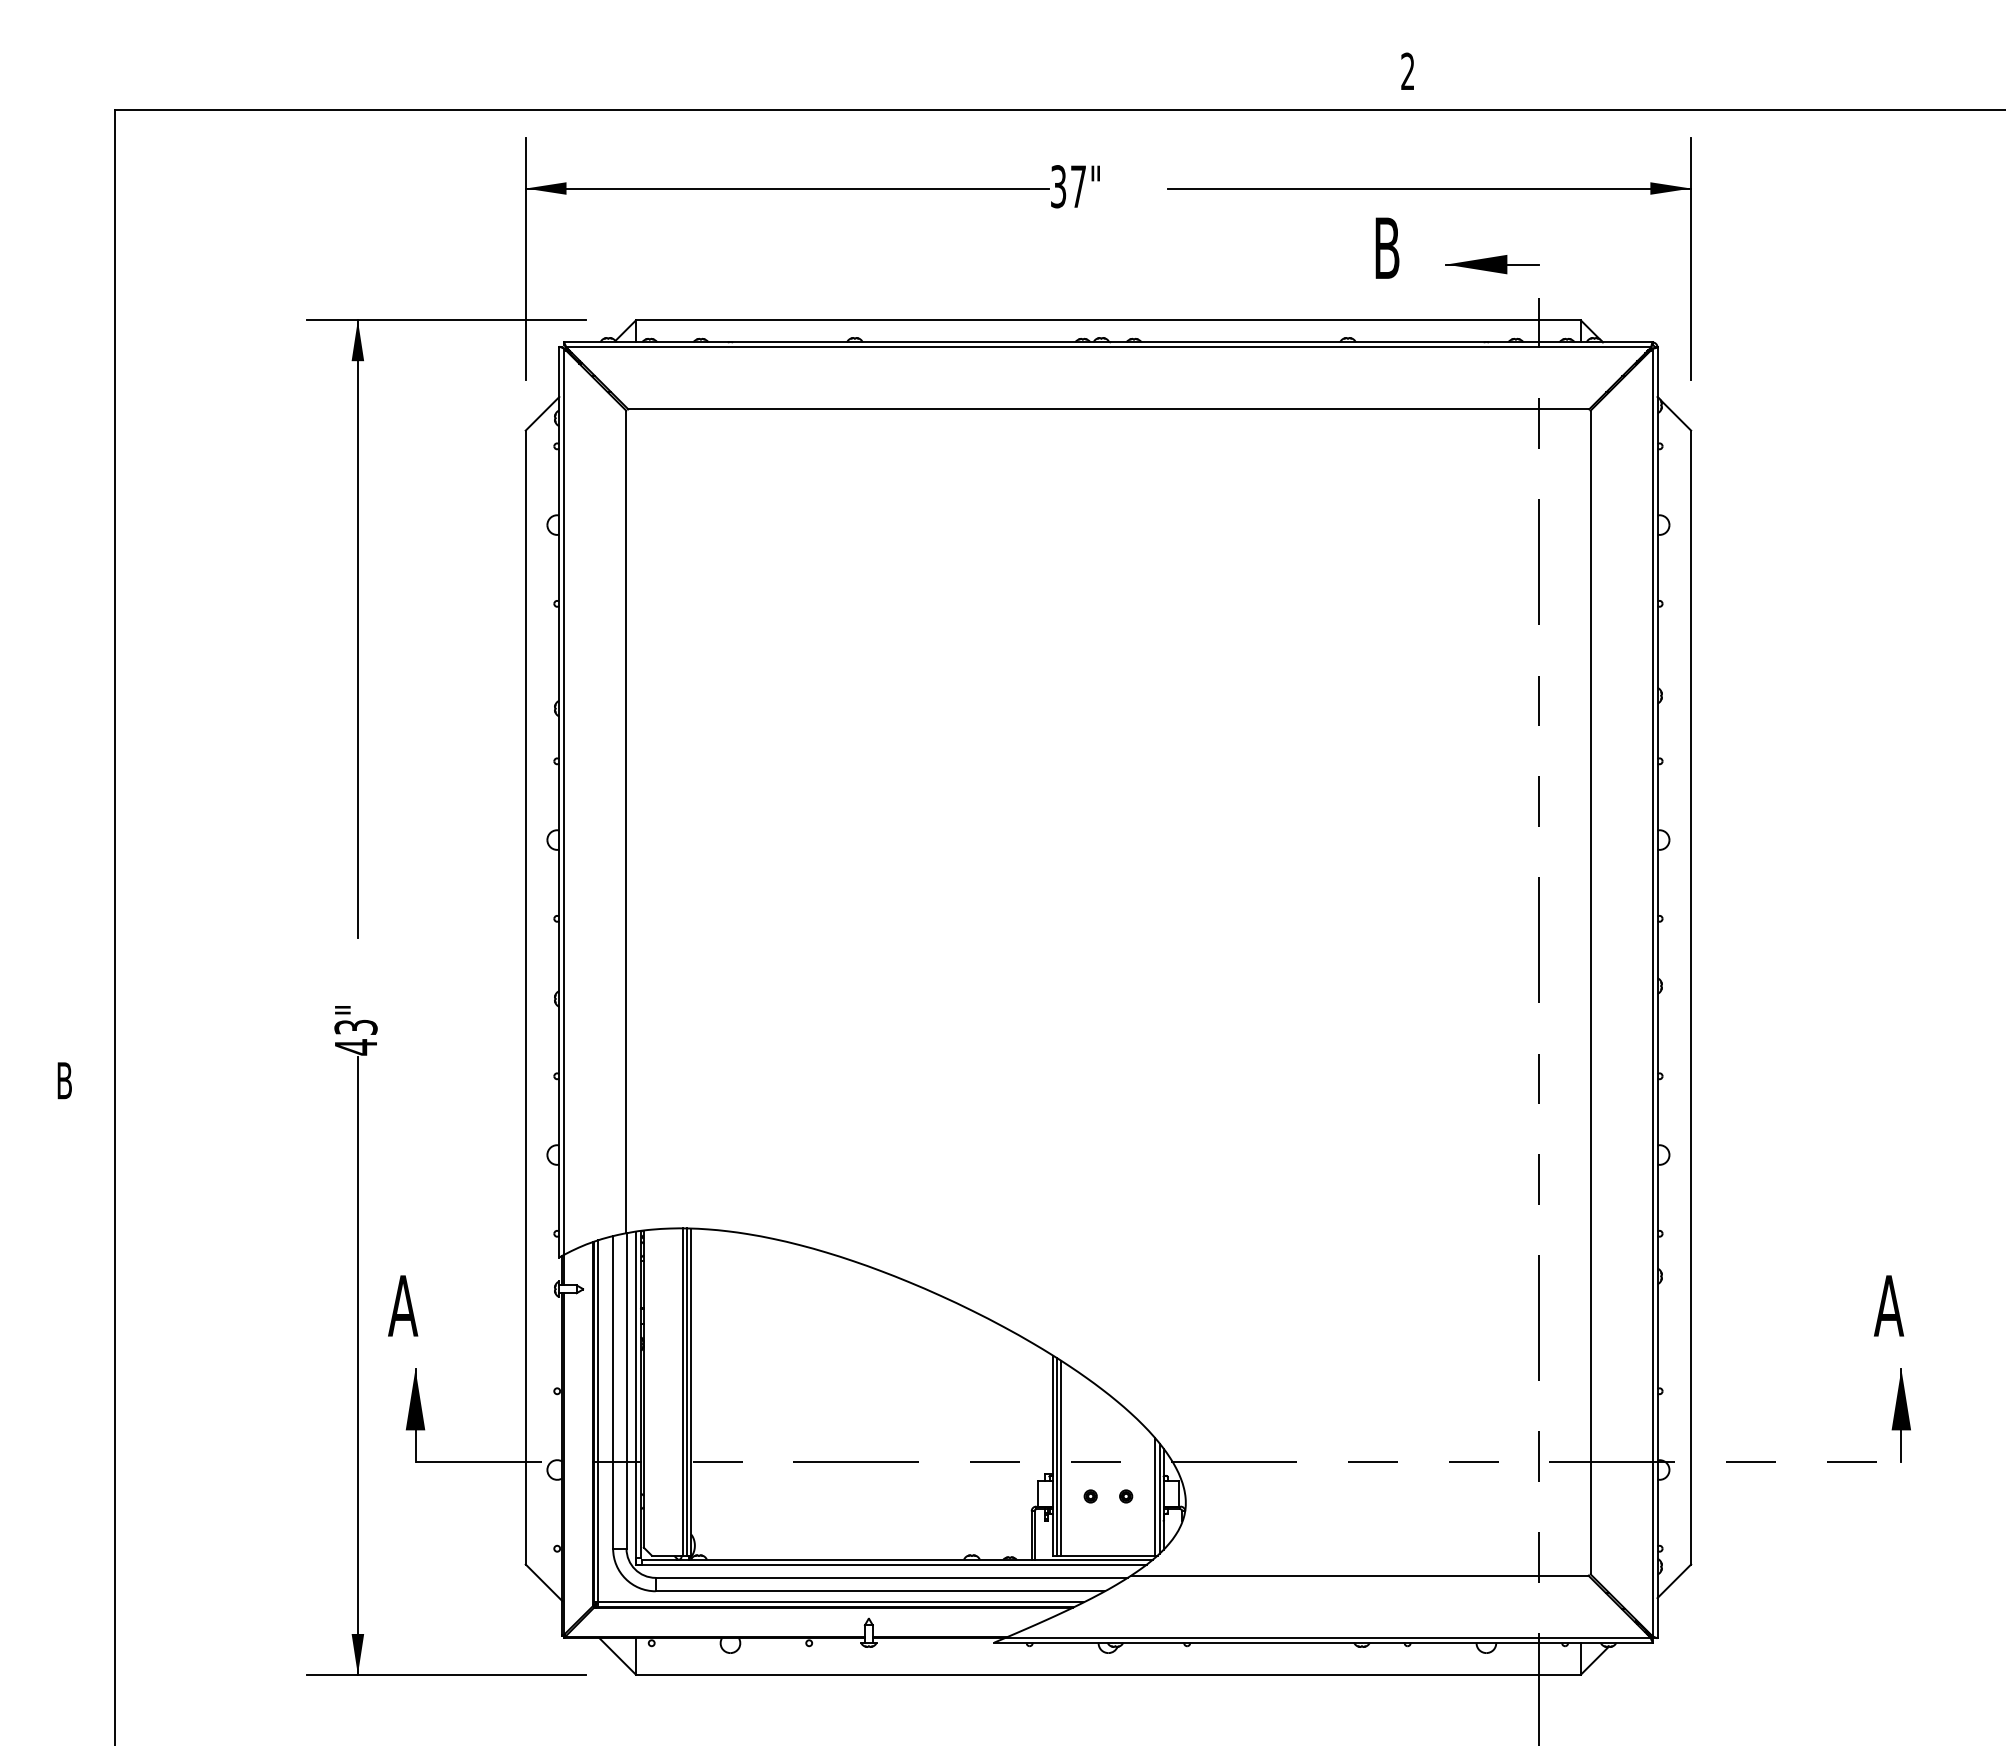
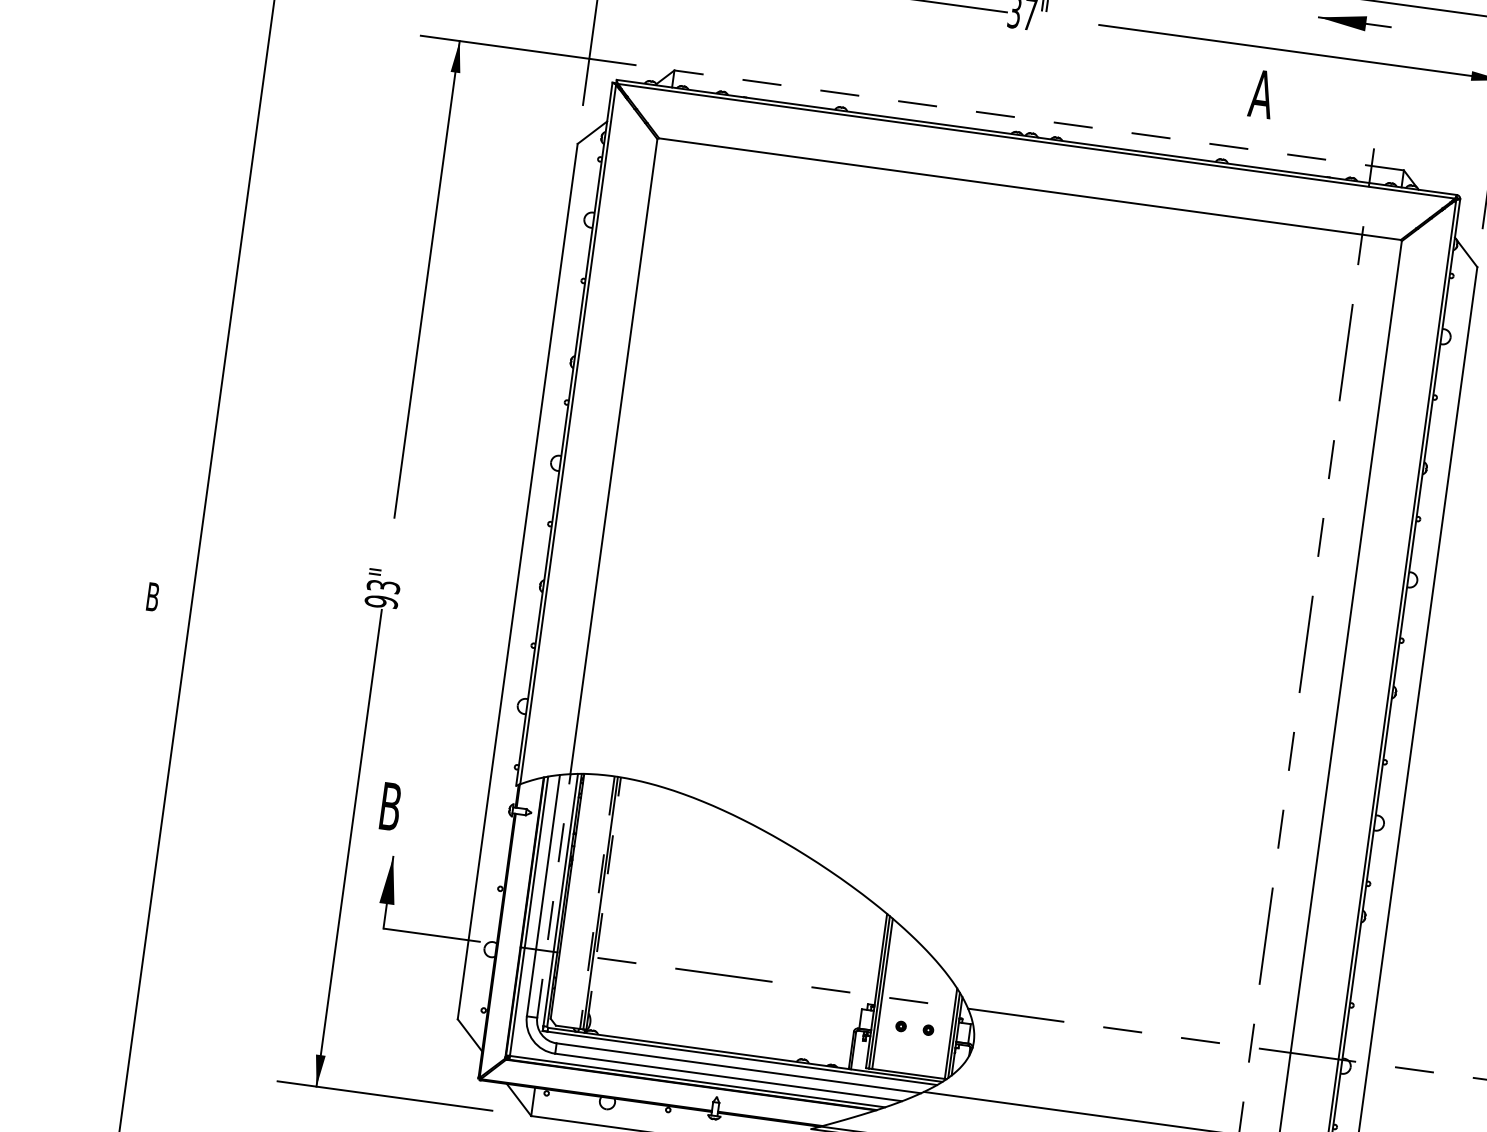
text: (1386, 247) -> (1261, 93), B -> A
part: (1492, 264) -> (1354, 22), moved
line: (1107, 320) -> (1038, 120), solid -> dashed
text: (355, 1047) -> (381, 602), 43" -> 93"
text: (403, 1305) -> (390, 806), A -> B
line: (626, 1391) -> (553, 896), solid -> dashed
line: (691, 1391) -> (604, 903), solid -> dashed
line: (682, 1392) -> (596, 903), solid -> dashed

